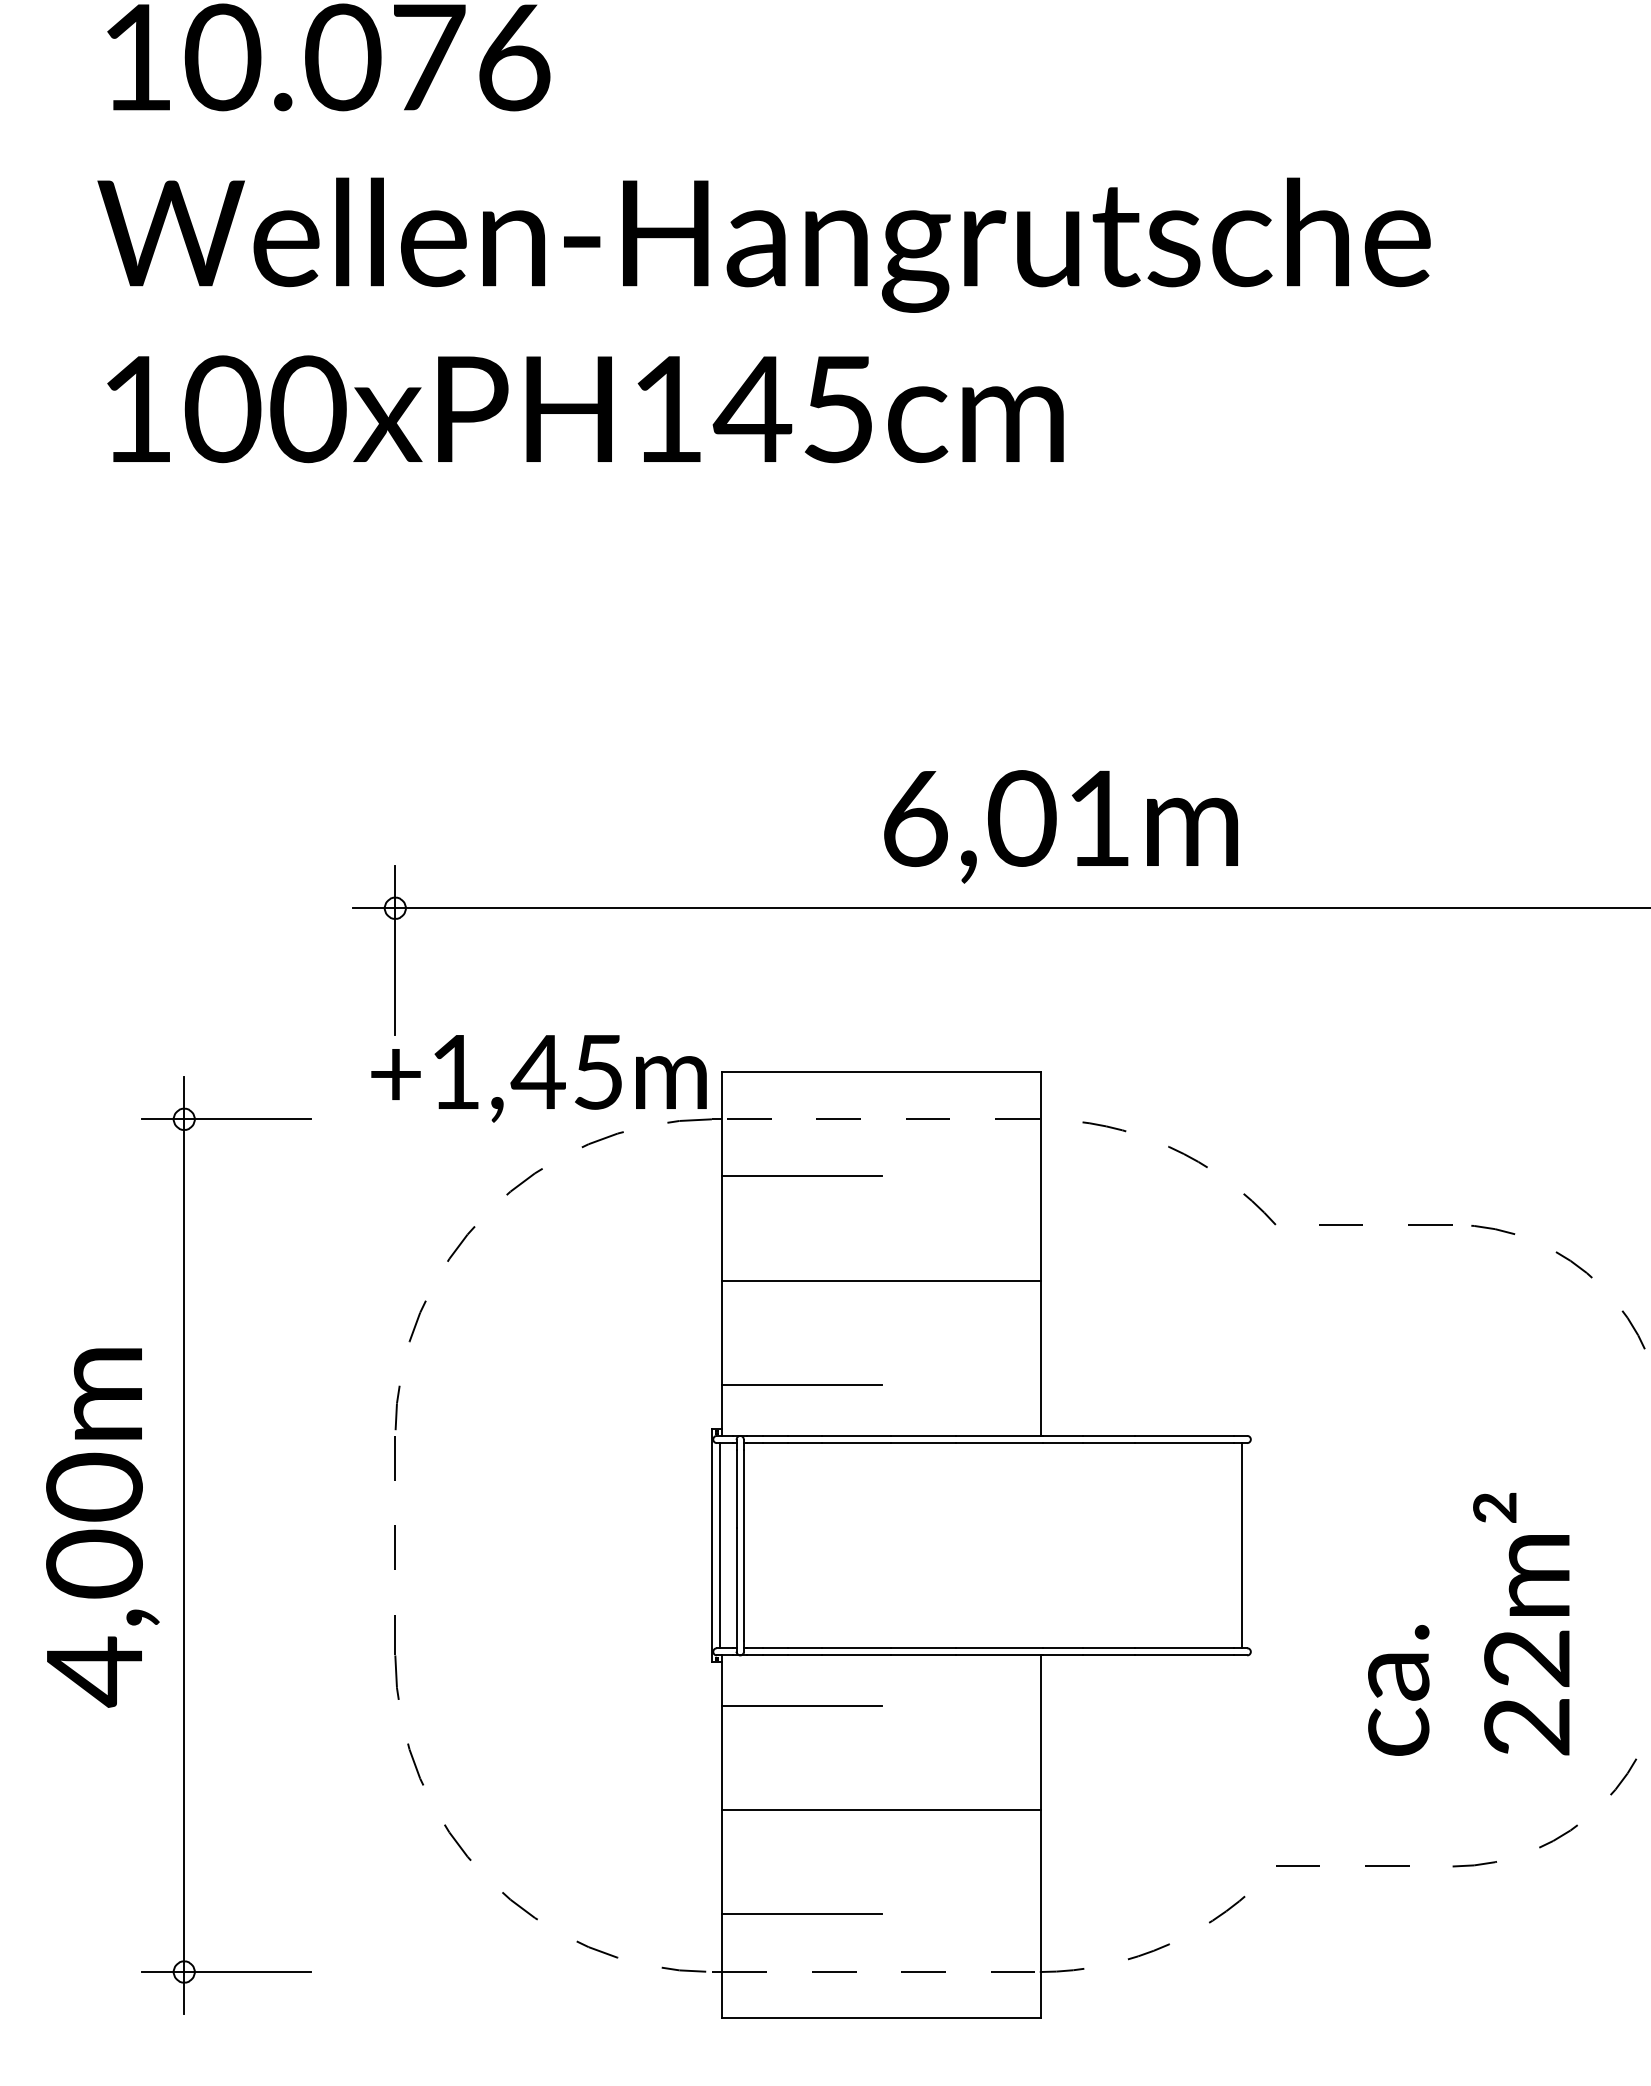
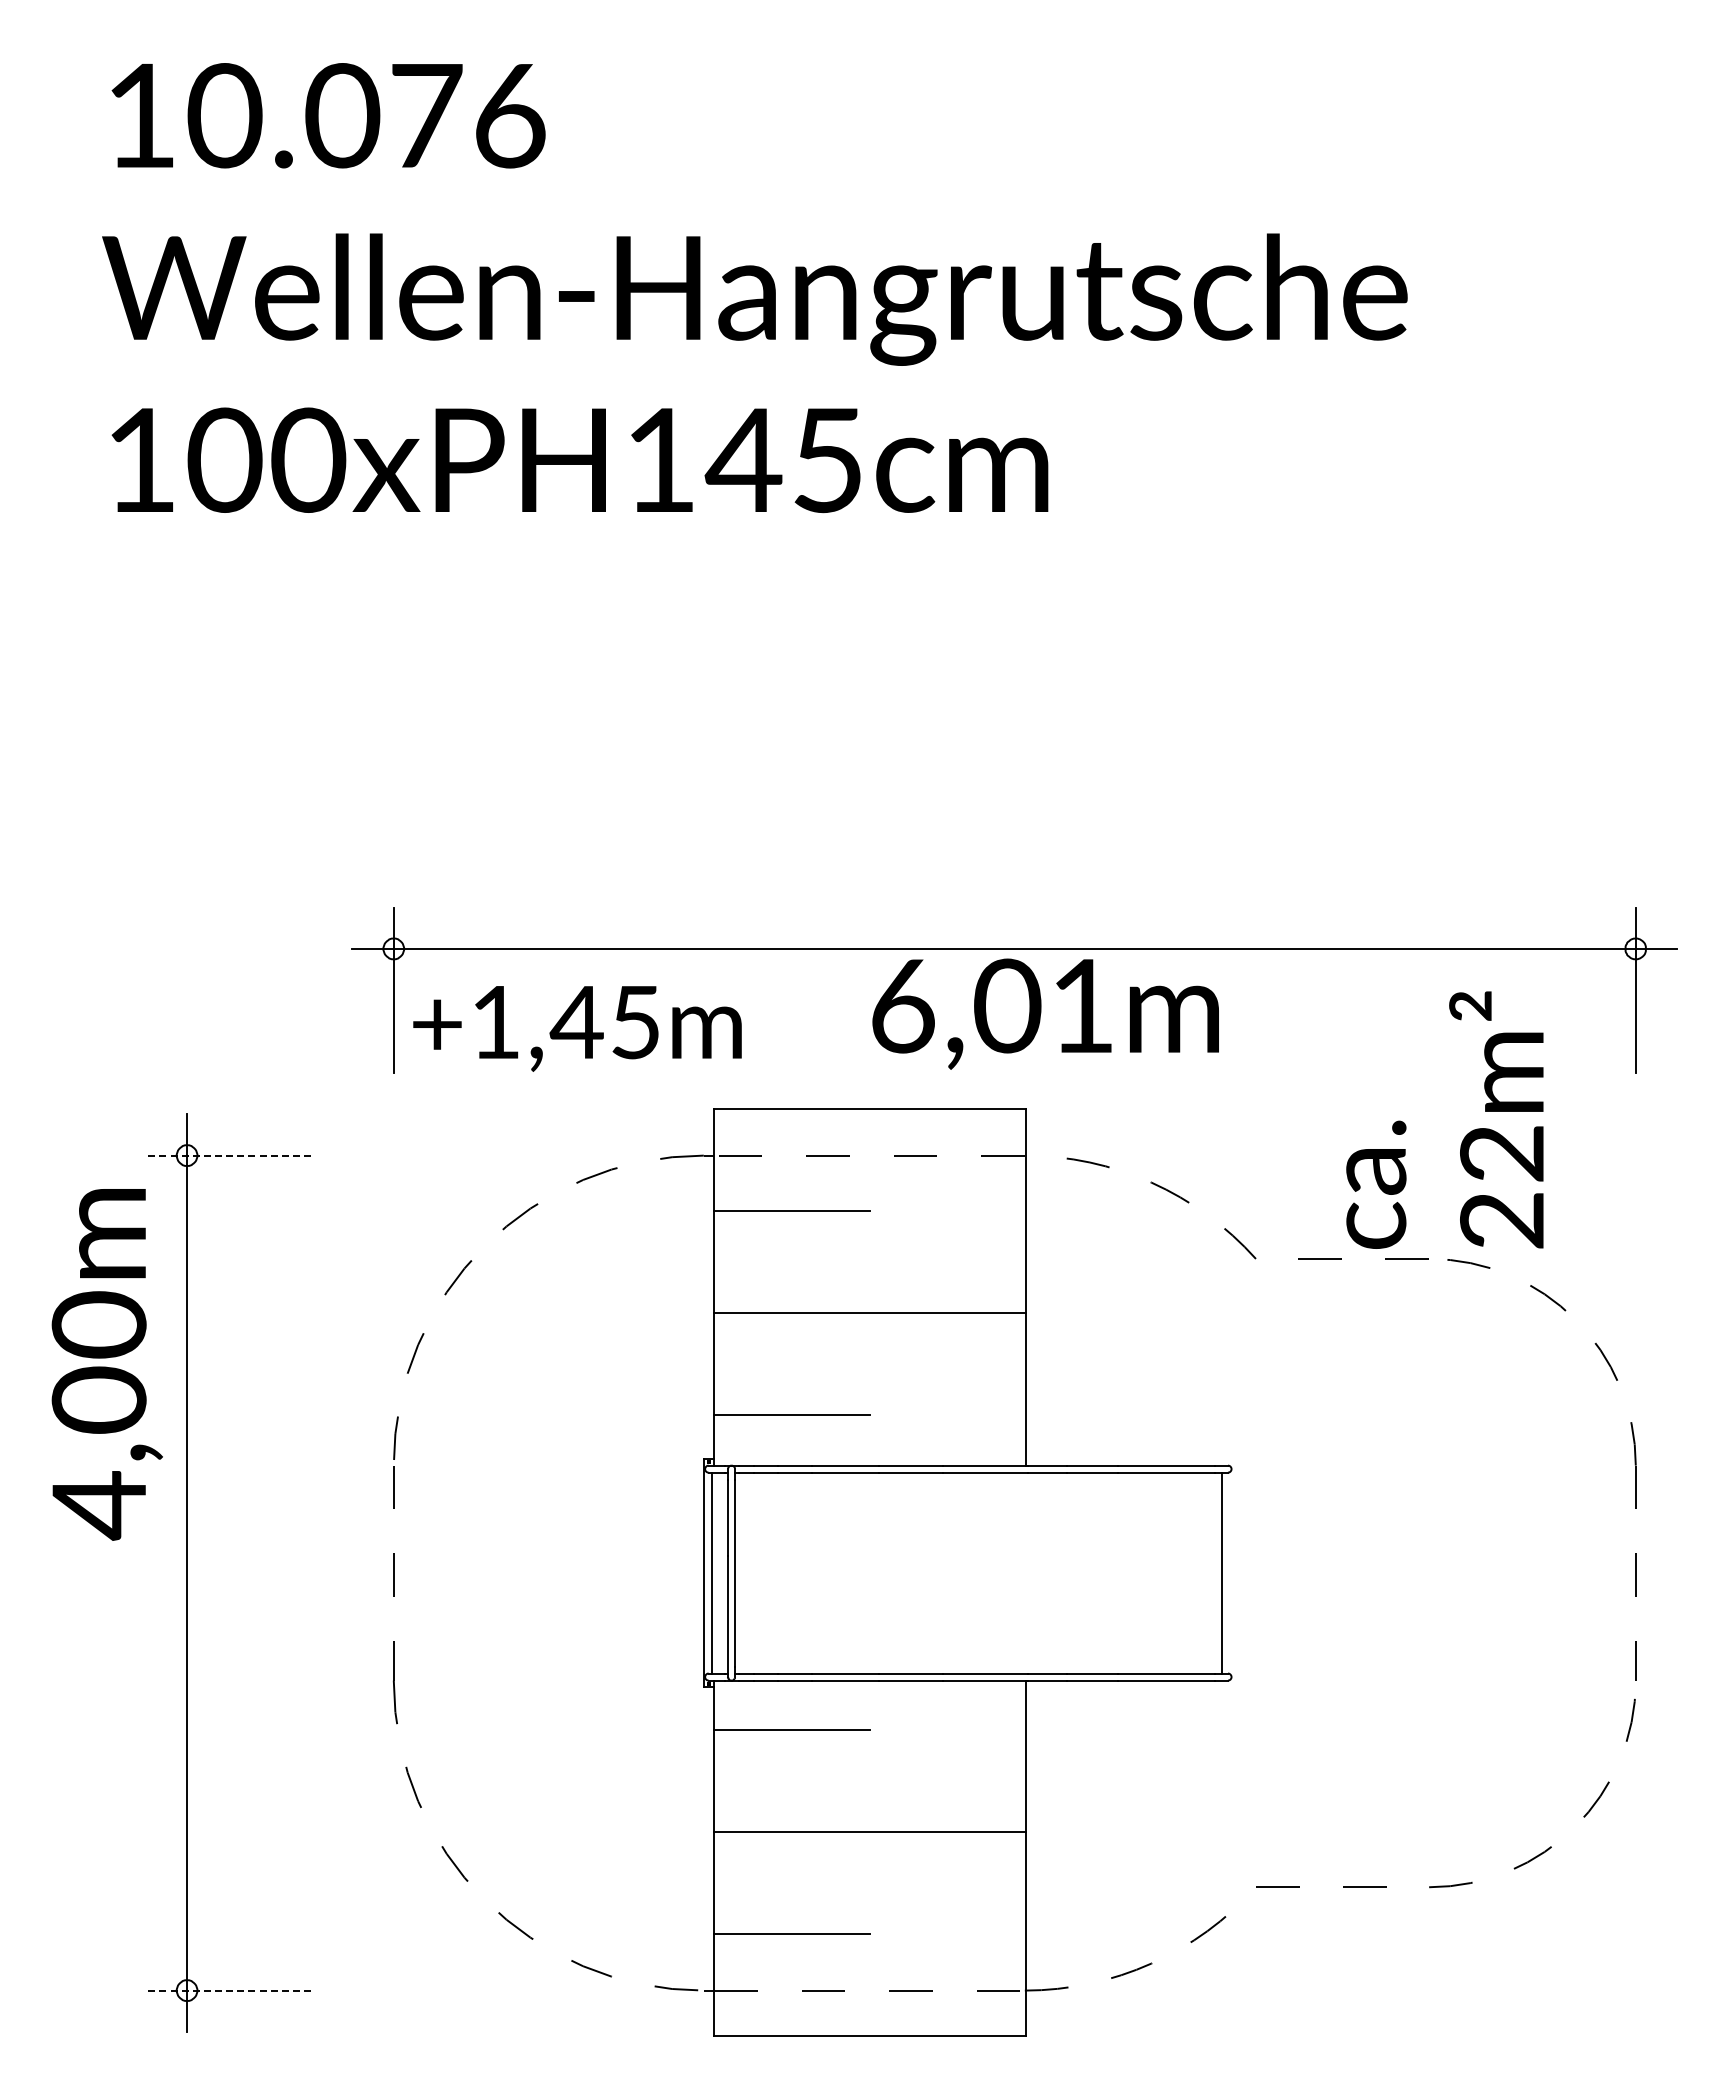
text: (1060, 826) -> (1045, 1013), moved
text: (539, 1078) -> (577, 1028), moved
line: (226, 1119) -> (228, 1155), solid -> dashed
text: (101, 1527) -> (106, 1364), moved
text: (1468, 1623) -> (1444, 1119), moved
line: (226, 1971) -> (228, 1990), solid -> dashed

